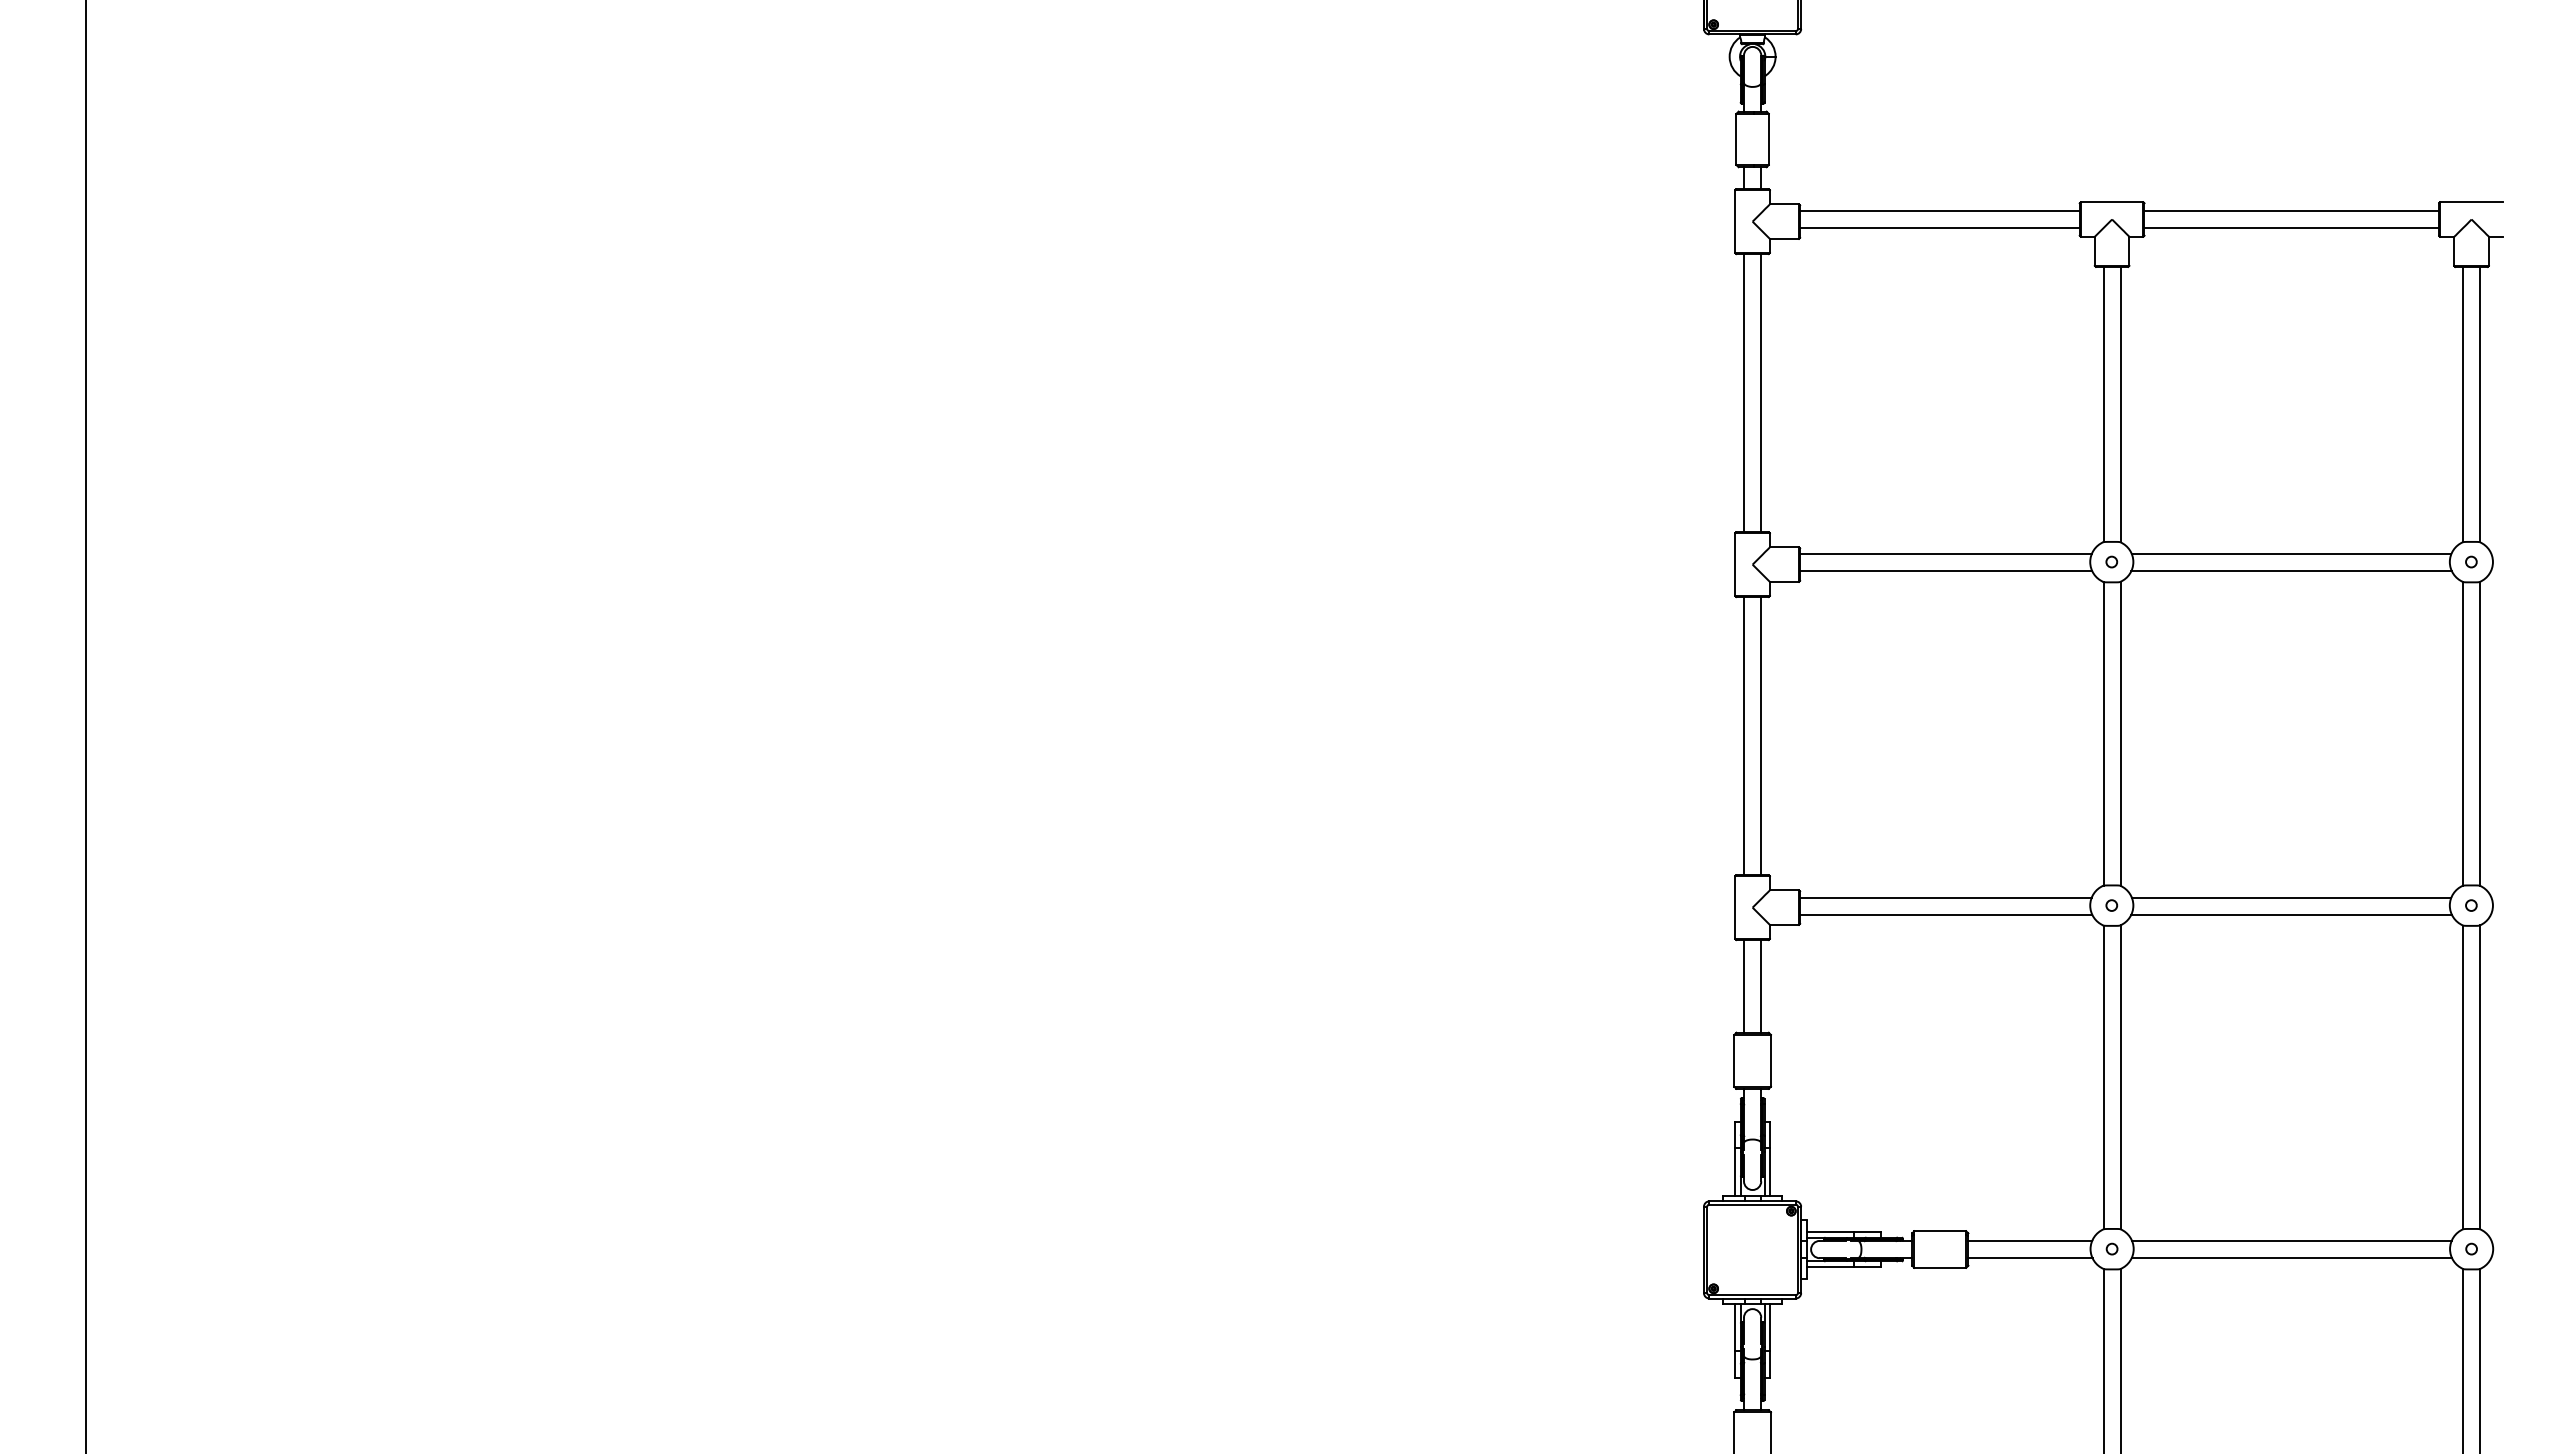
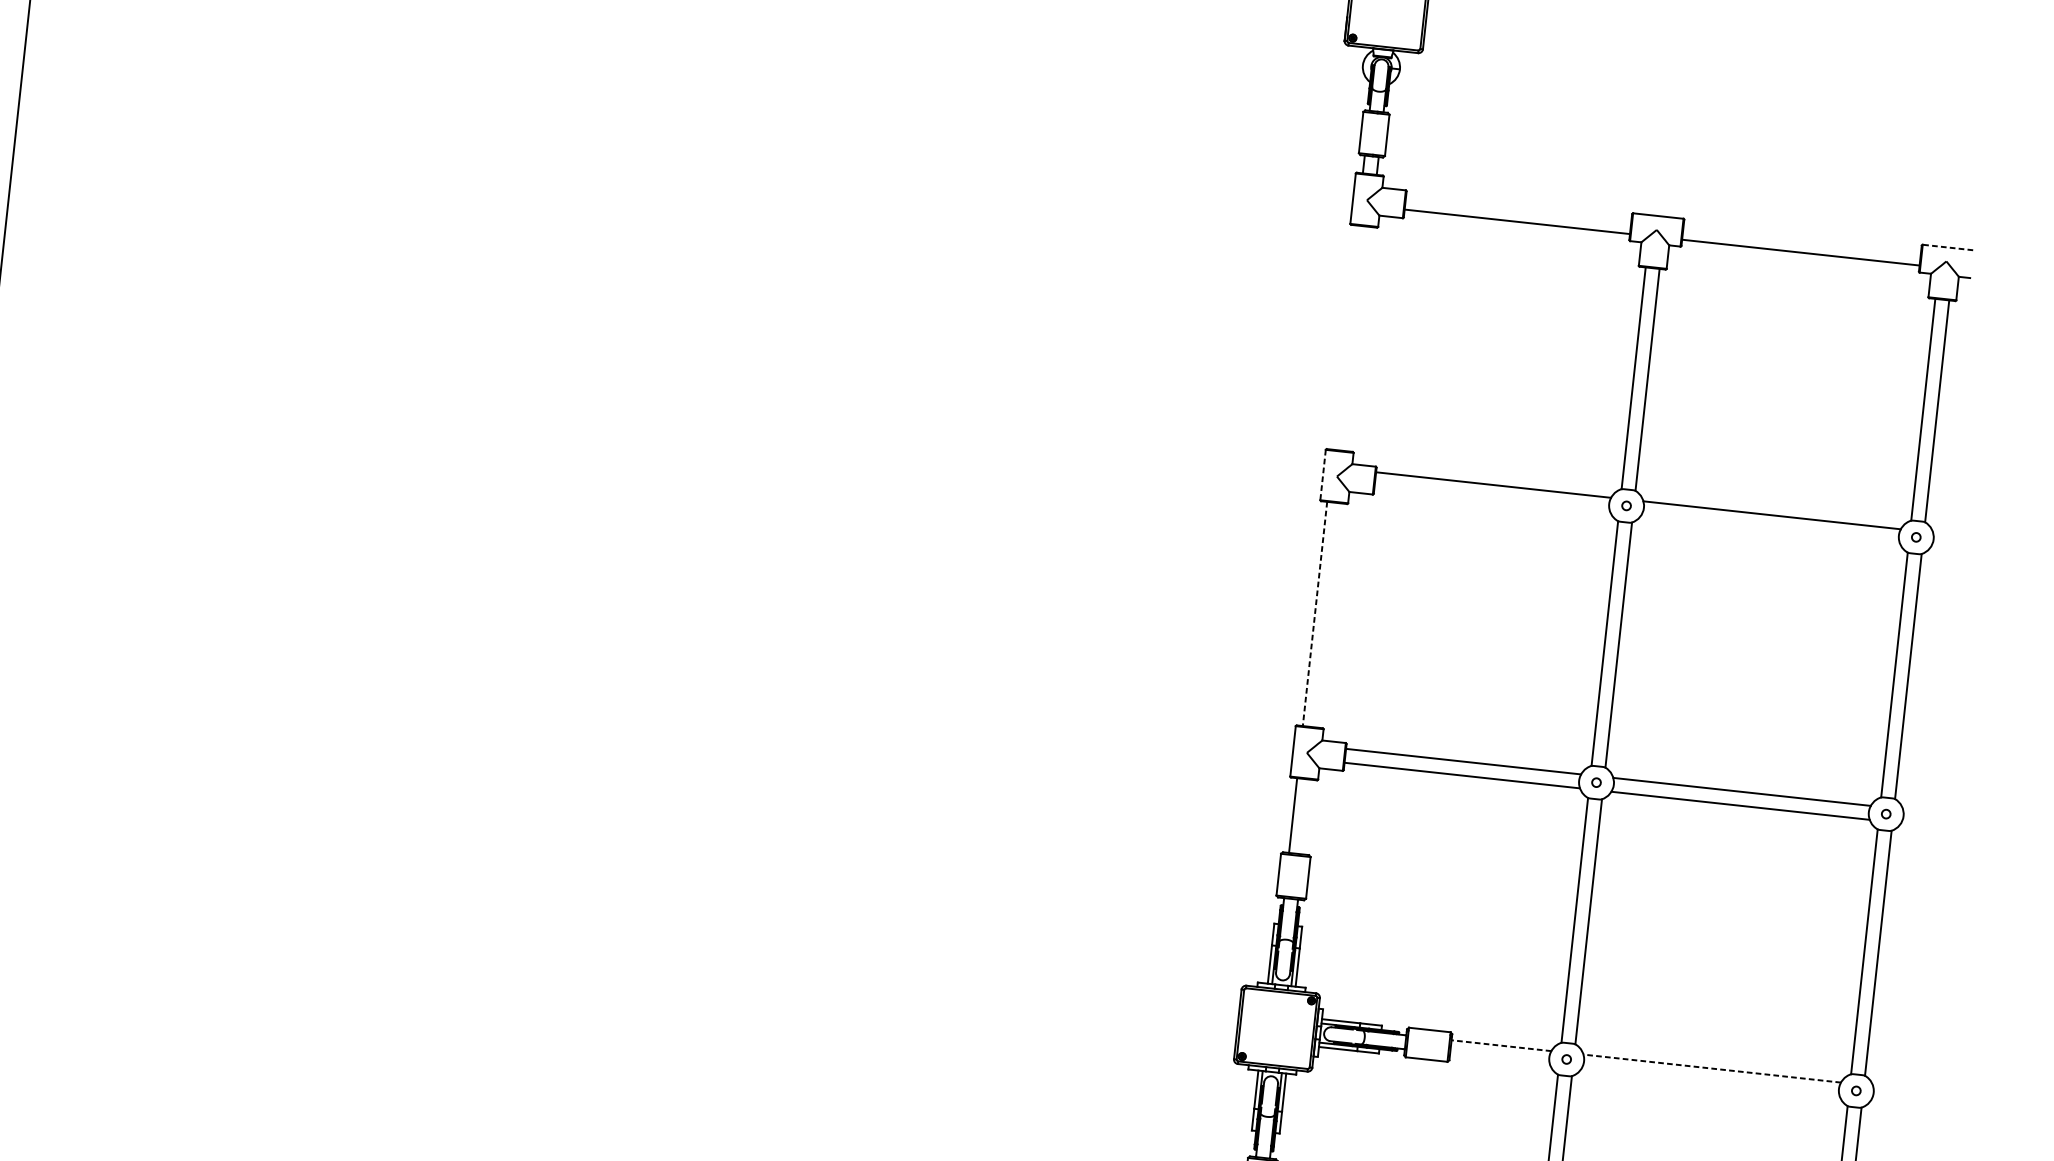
line: (2471, 202) -> (1947, 247), solid -> dashed
line: (1939, 210) -> (1518, 207), removed
line: (2291, 210) -> (1802, 238), removed
line: (1744, 393) -> (1345, 337), removed
line: (1761, 393) -> (1359, 339), removed
line: (1735, 565) -> (1323, 475), solid -> dashed
line: (1946, 571) -> (1492, 499), removed
line: (2291, 571) -> (1770, 529), removed
line: (1744, 736) -> (1315, 614), solid -> dashed
line: (1761, 736) -> (1329, 615), removed
line: (1761, 986) -> (1307, 817), removed
line: (2030, 1240) -> (1501, 1045), solid -> dashed
line: (2291, 1240) -> (1711, 1068), solid -> dashed
line: (2030, 1258) -> (1500, 1059), removed
line: (2291, 1258) -> (1710, 1082), removed

